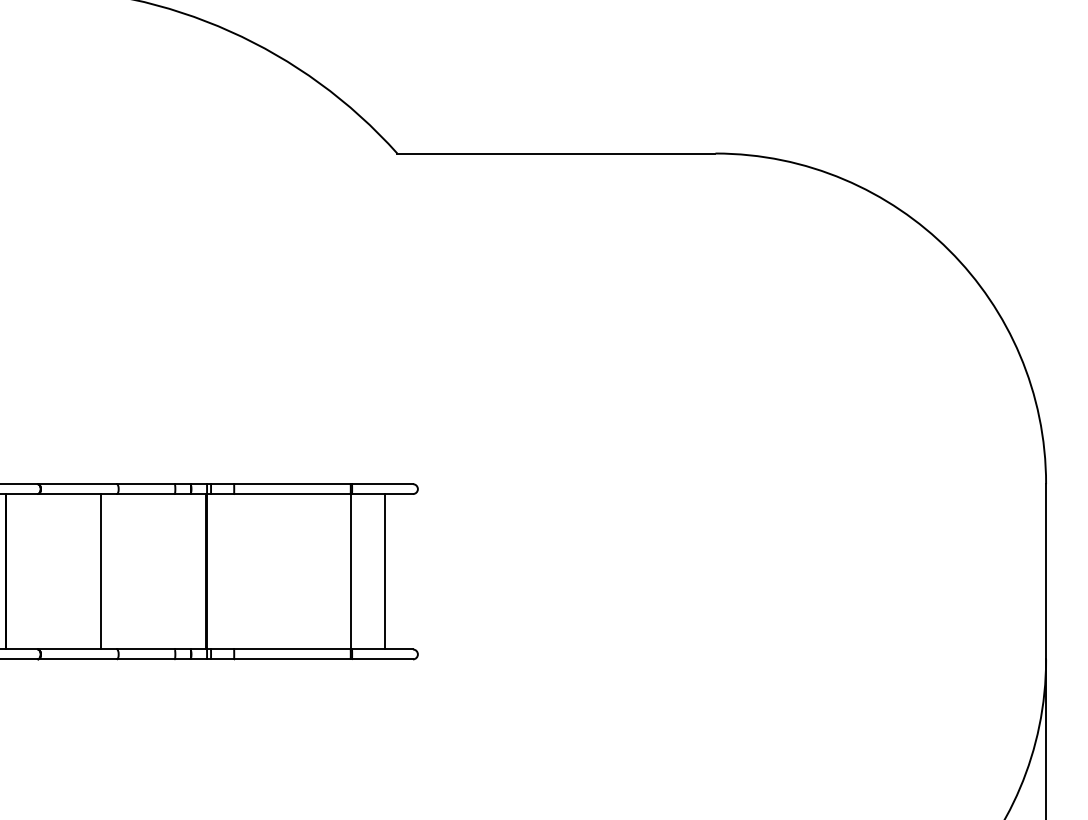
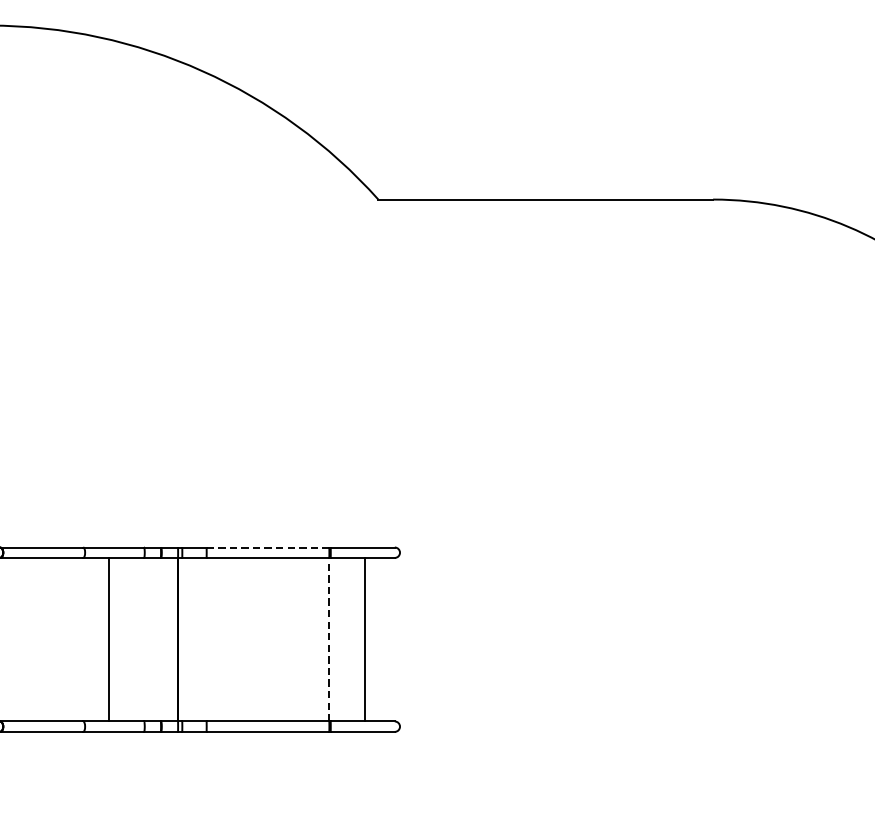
line: (292, 484) -> (268, 547), solid -> dashed
line: (100, 571) -> (108, 639), moved
line: (350, 571) -> (329, 639), solid -> dashed

